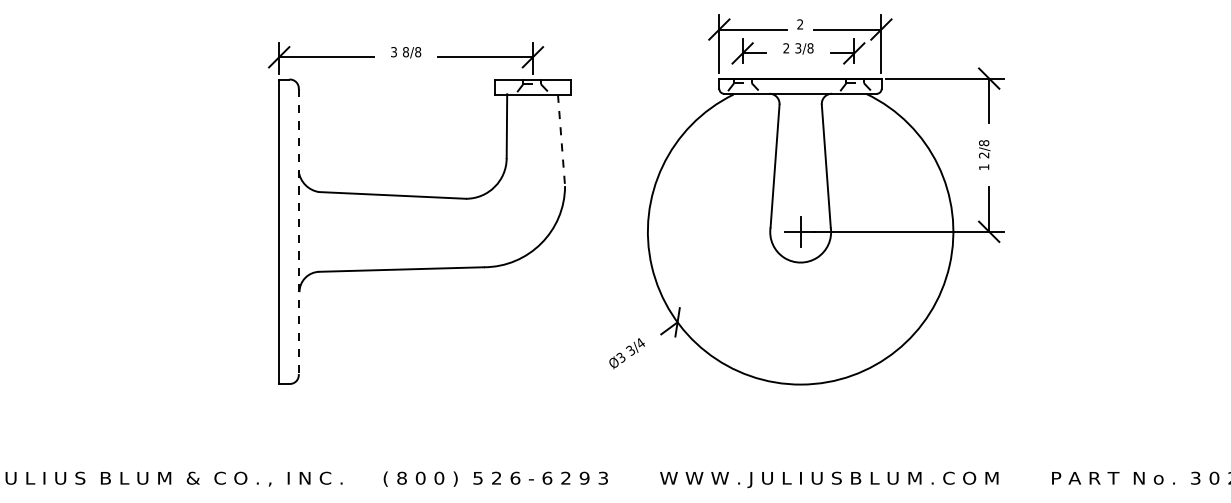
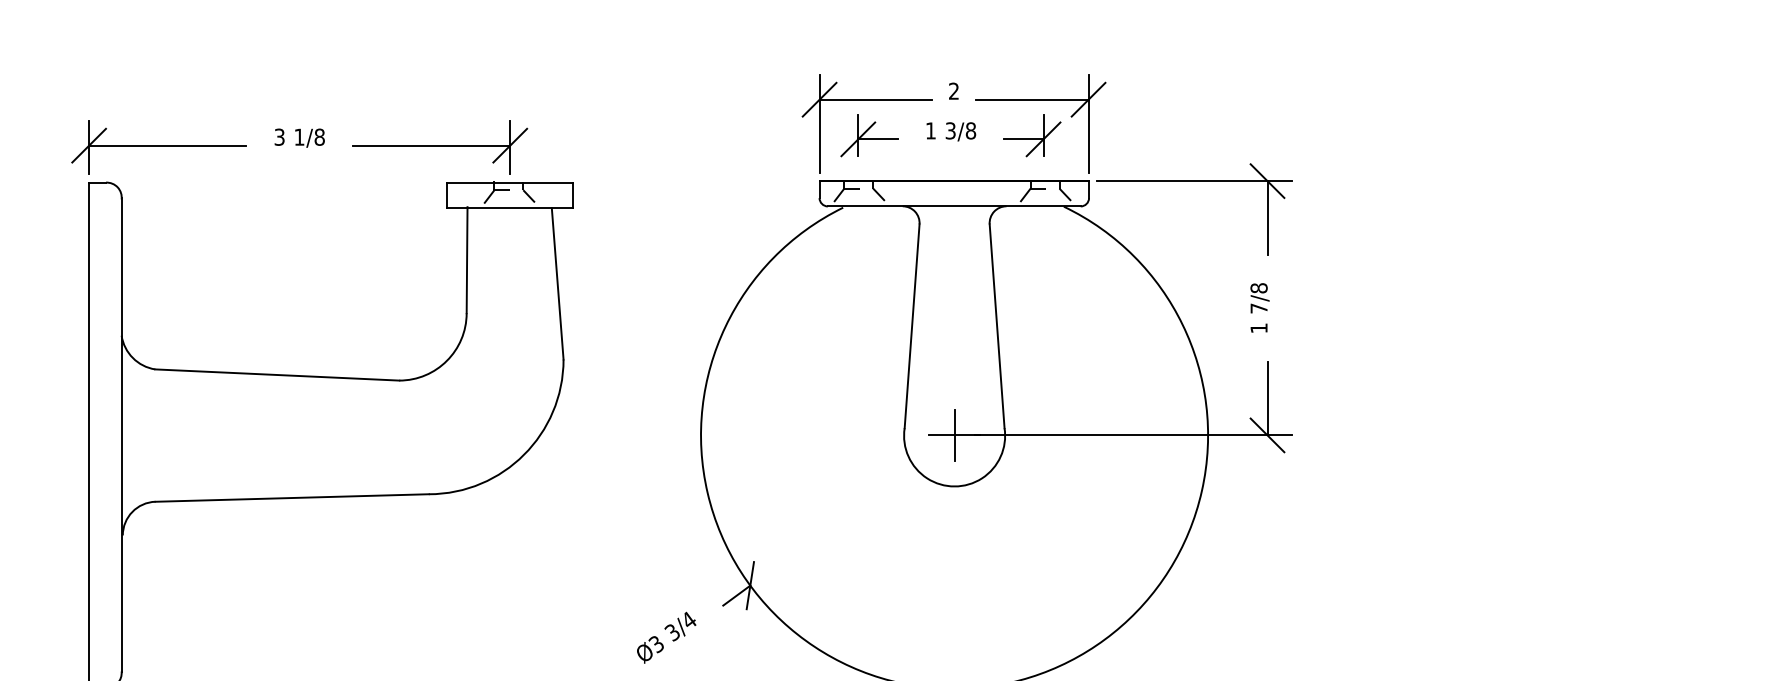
text: (785, 48) -> (929, 131), 2 -> 1
text: (405, 52) -> (298, 137), 8/8 -> 1/8
line: (561, 140) -> (557, 283), dashed -> solid
text: (984, 155) -> (1259, 308), 2/8 -> 7/8
line: (298, 231) -> (121, 434), dashed -> solid

